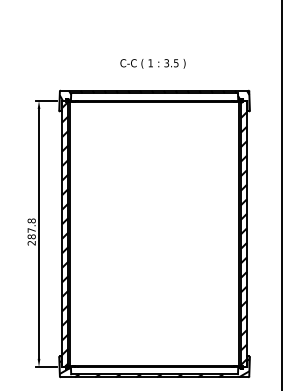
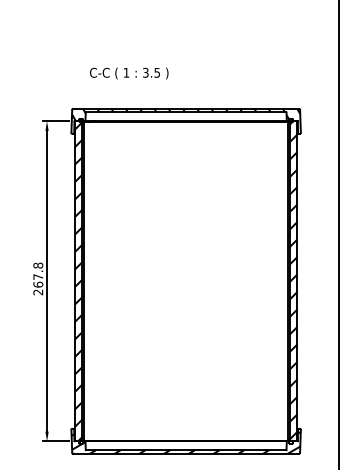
text: (153, 63) -> (129, 73), moved
text: (31, 236) -> (37, 284), 287.8 -> 267.8

